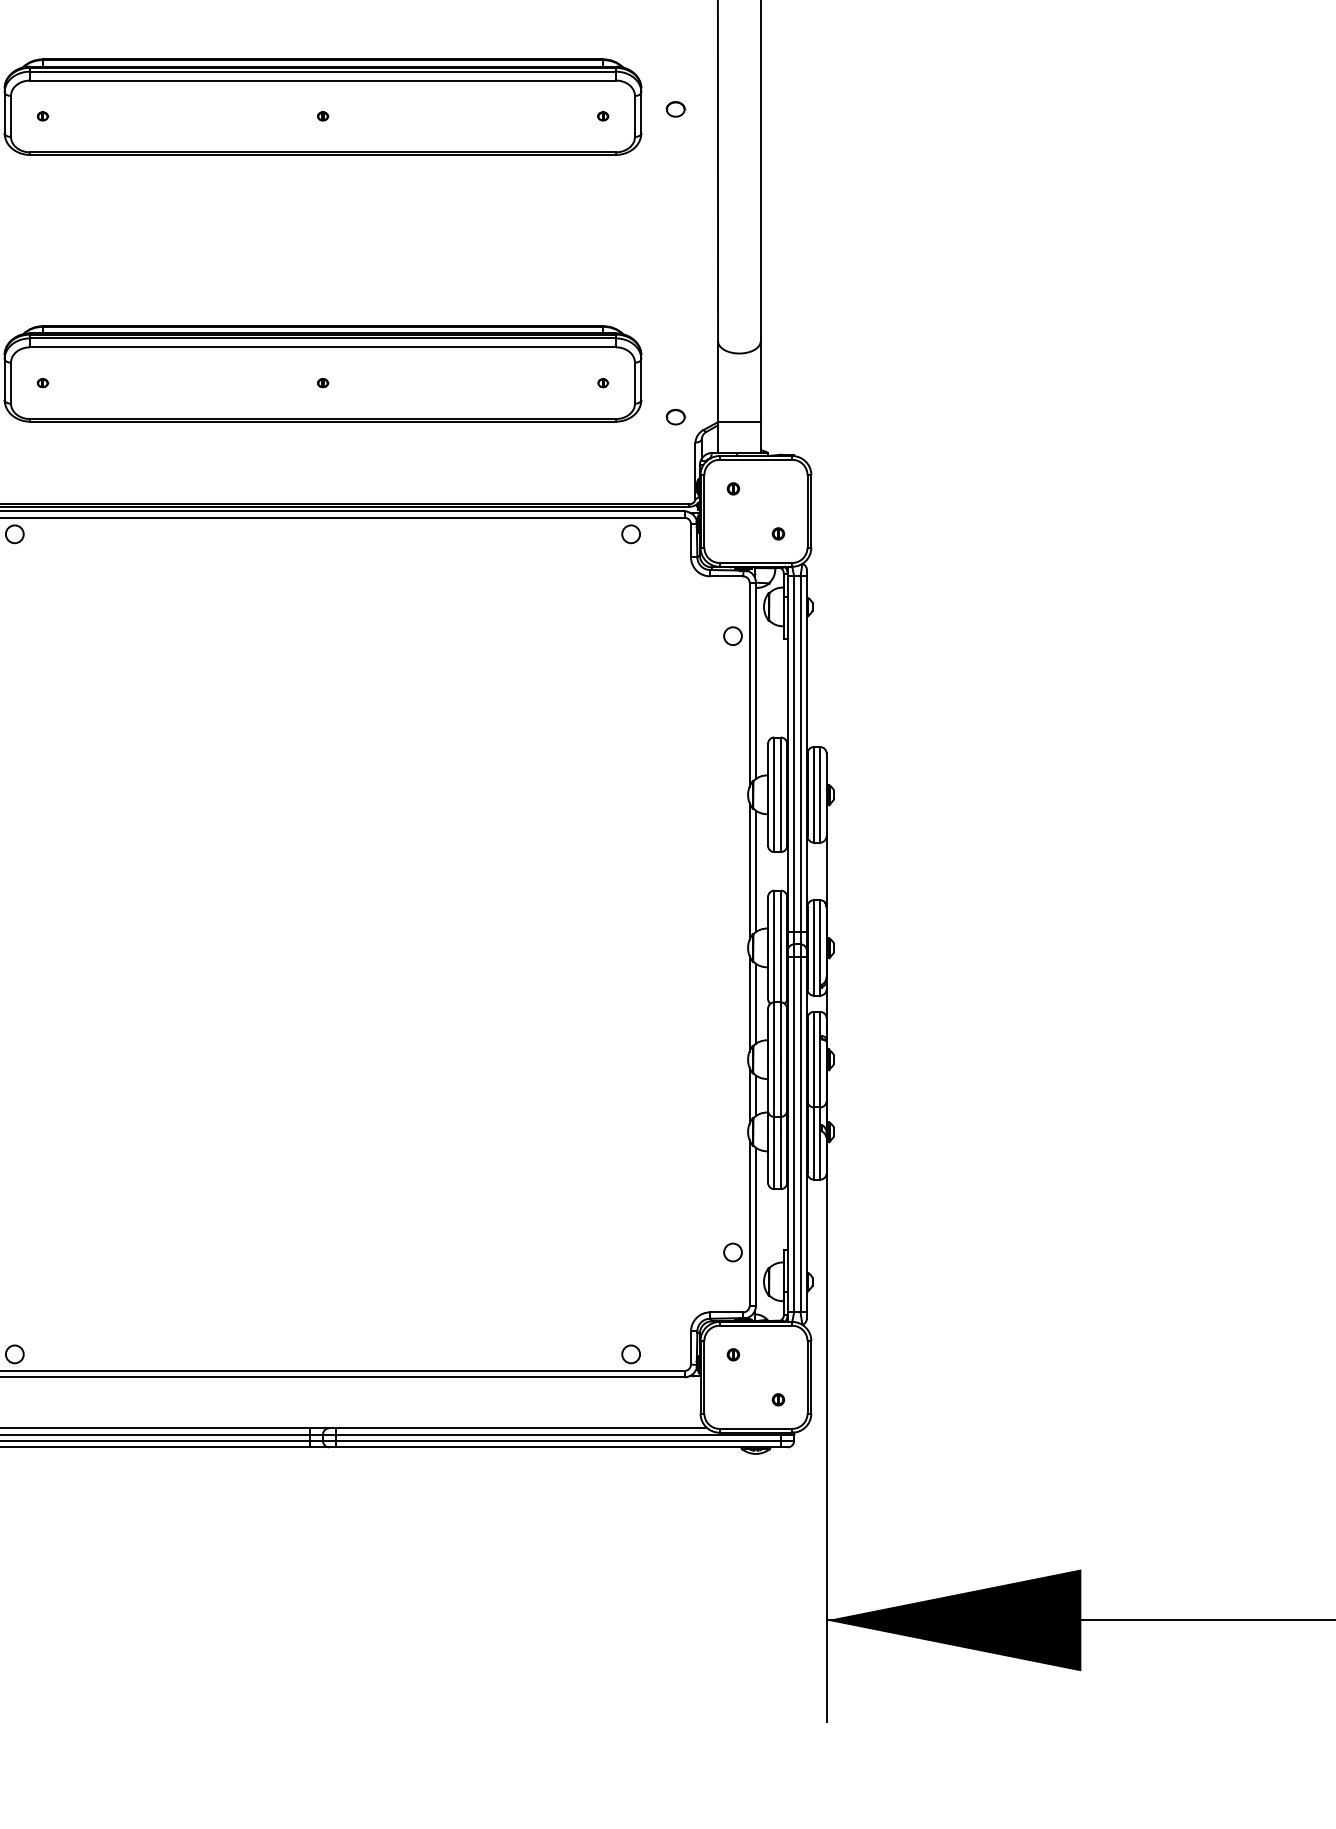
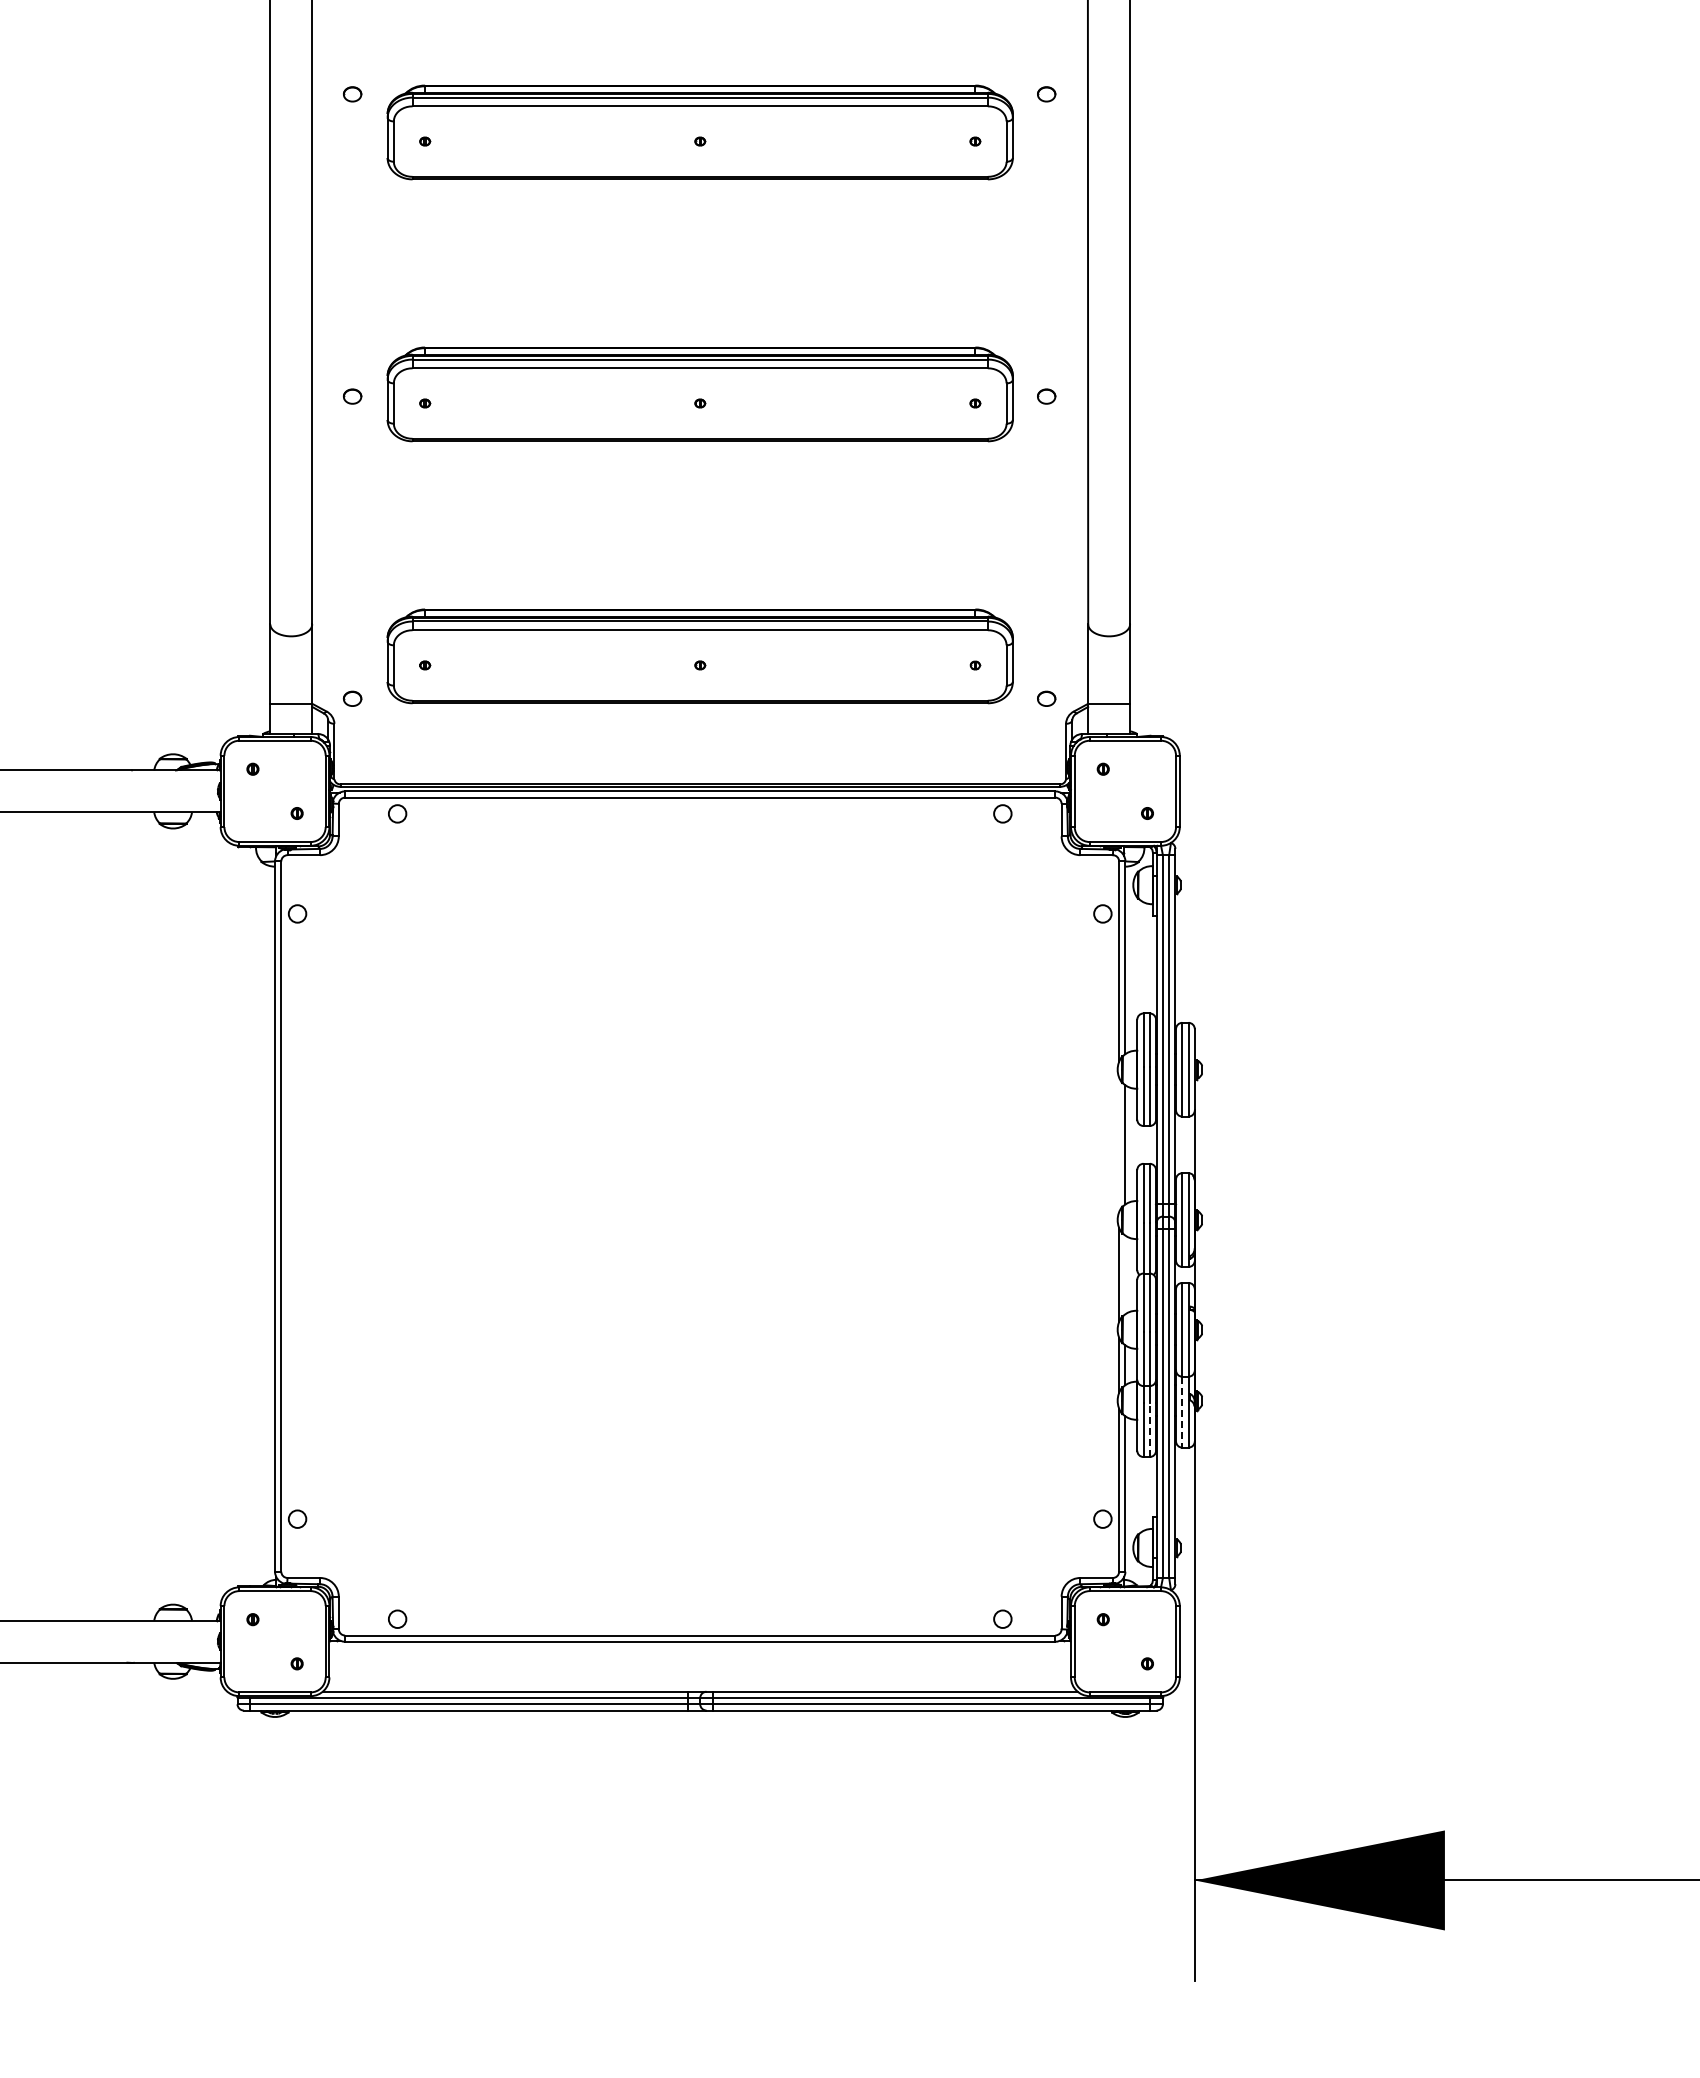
line: (749, 870) -> (1119, 1144), removed
line: (756, 1003) -> (1125, 1274), removed
line: (814, 1143) -> (1182, 1412), solid -> dashed
line: (780, 1162) -> (1149, 1430), solid -> dashed

